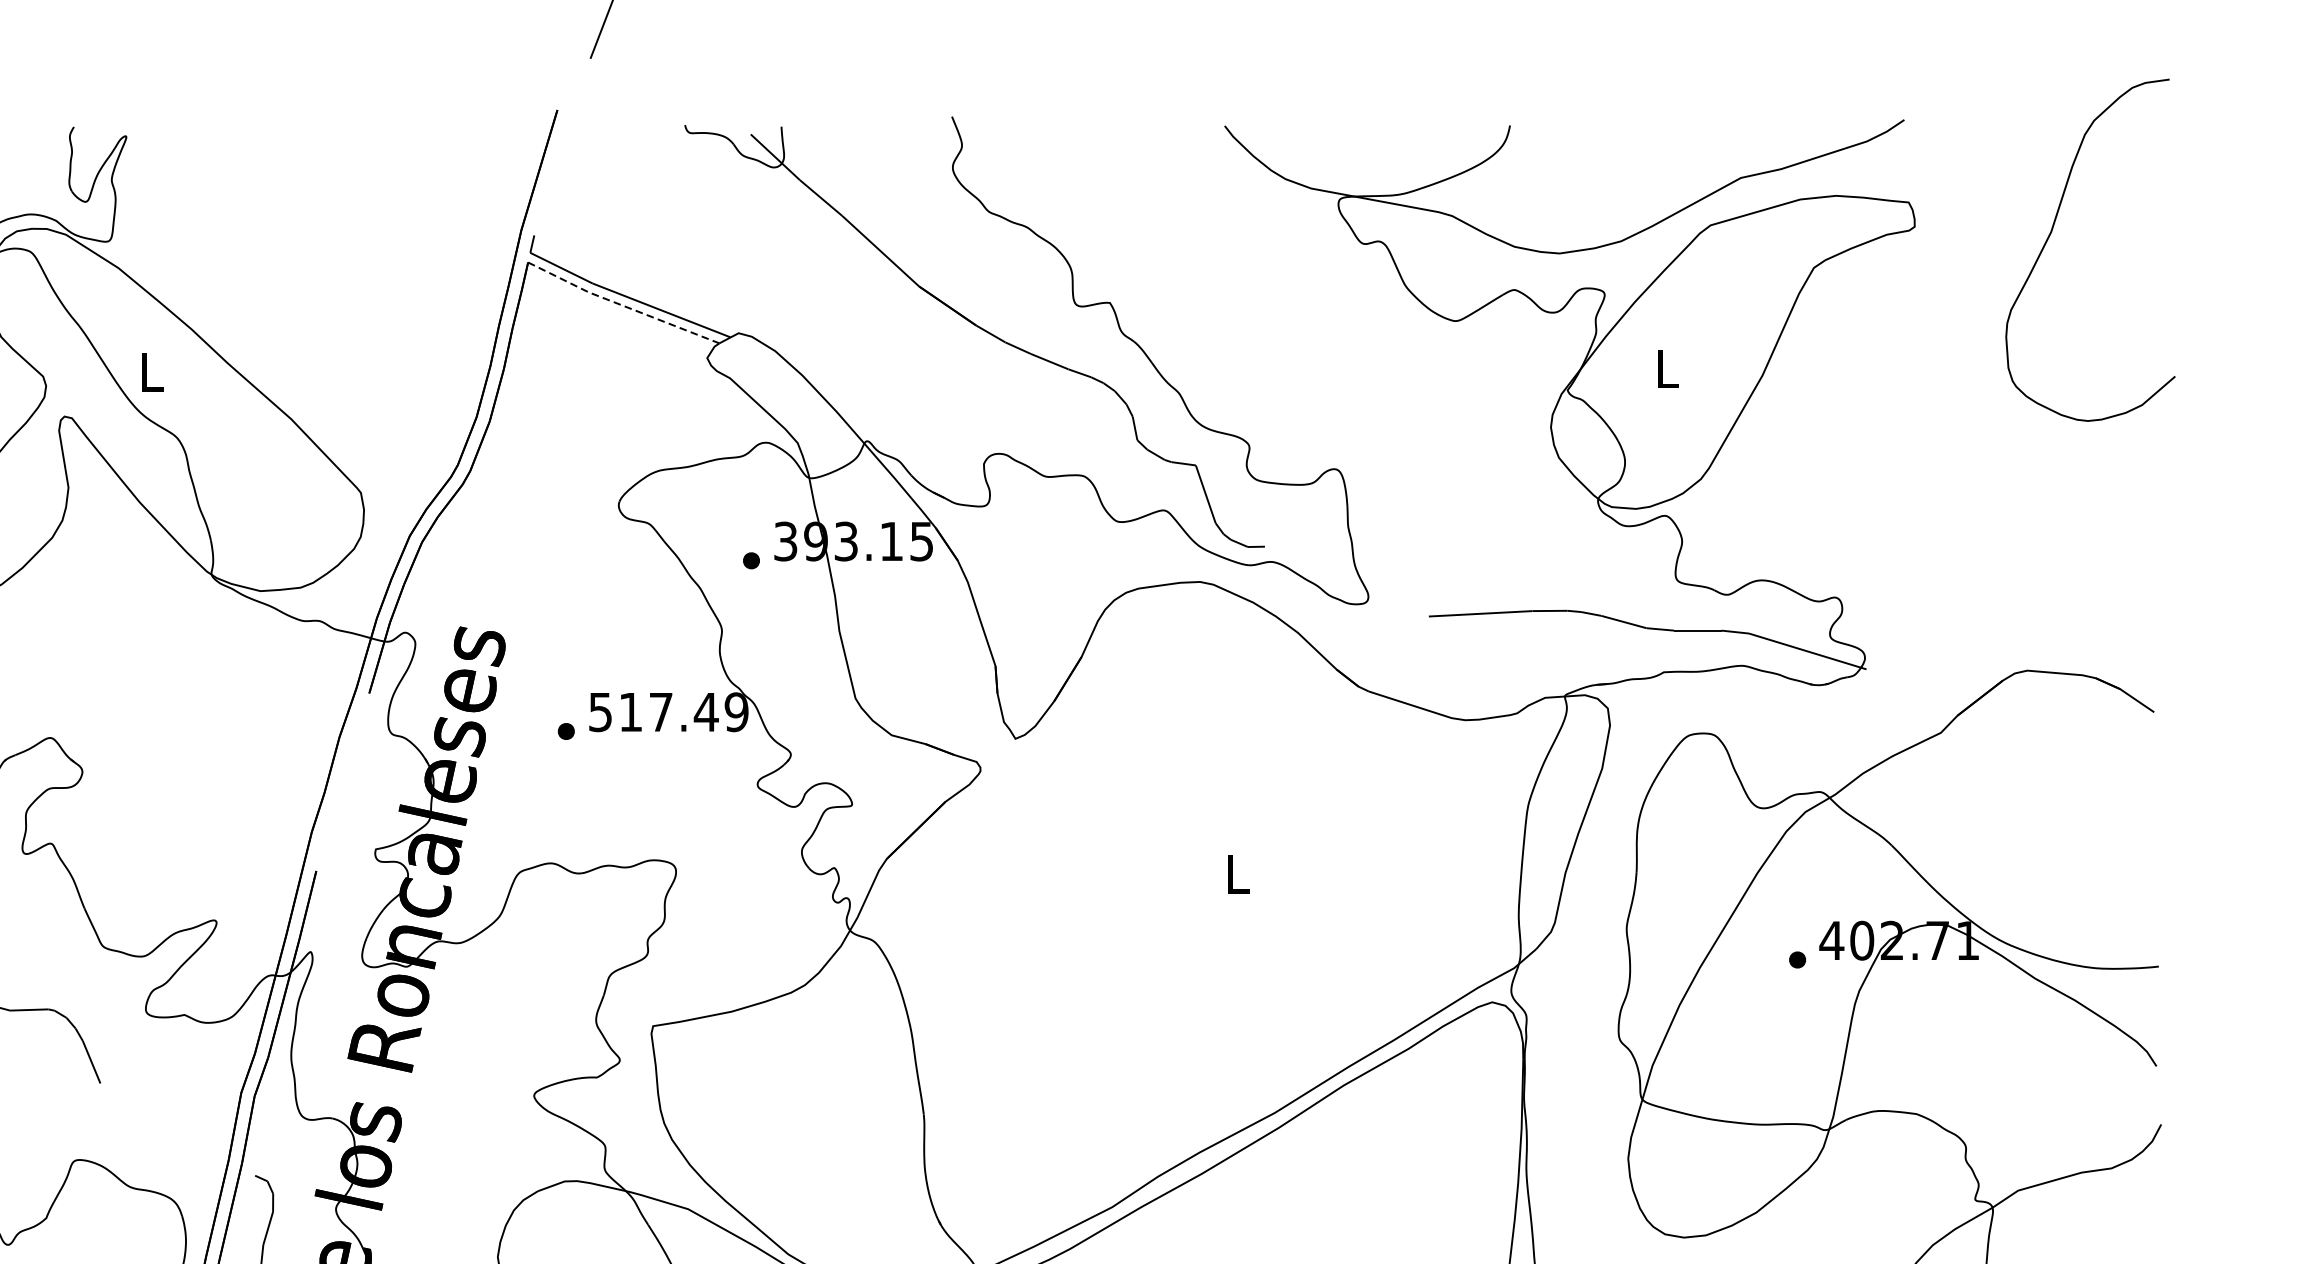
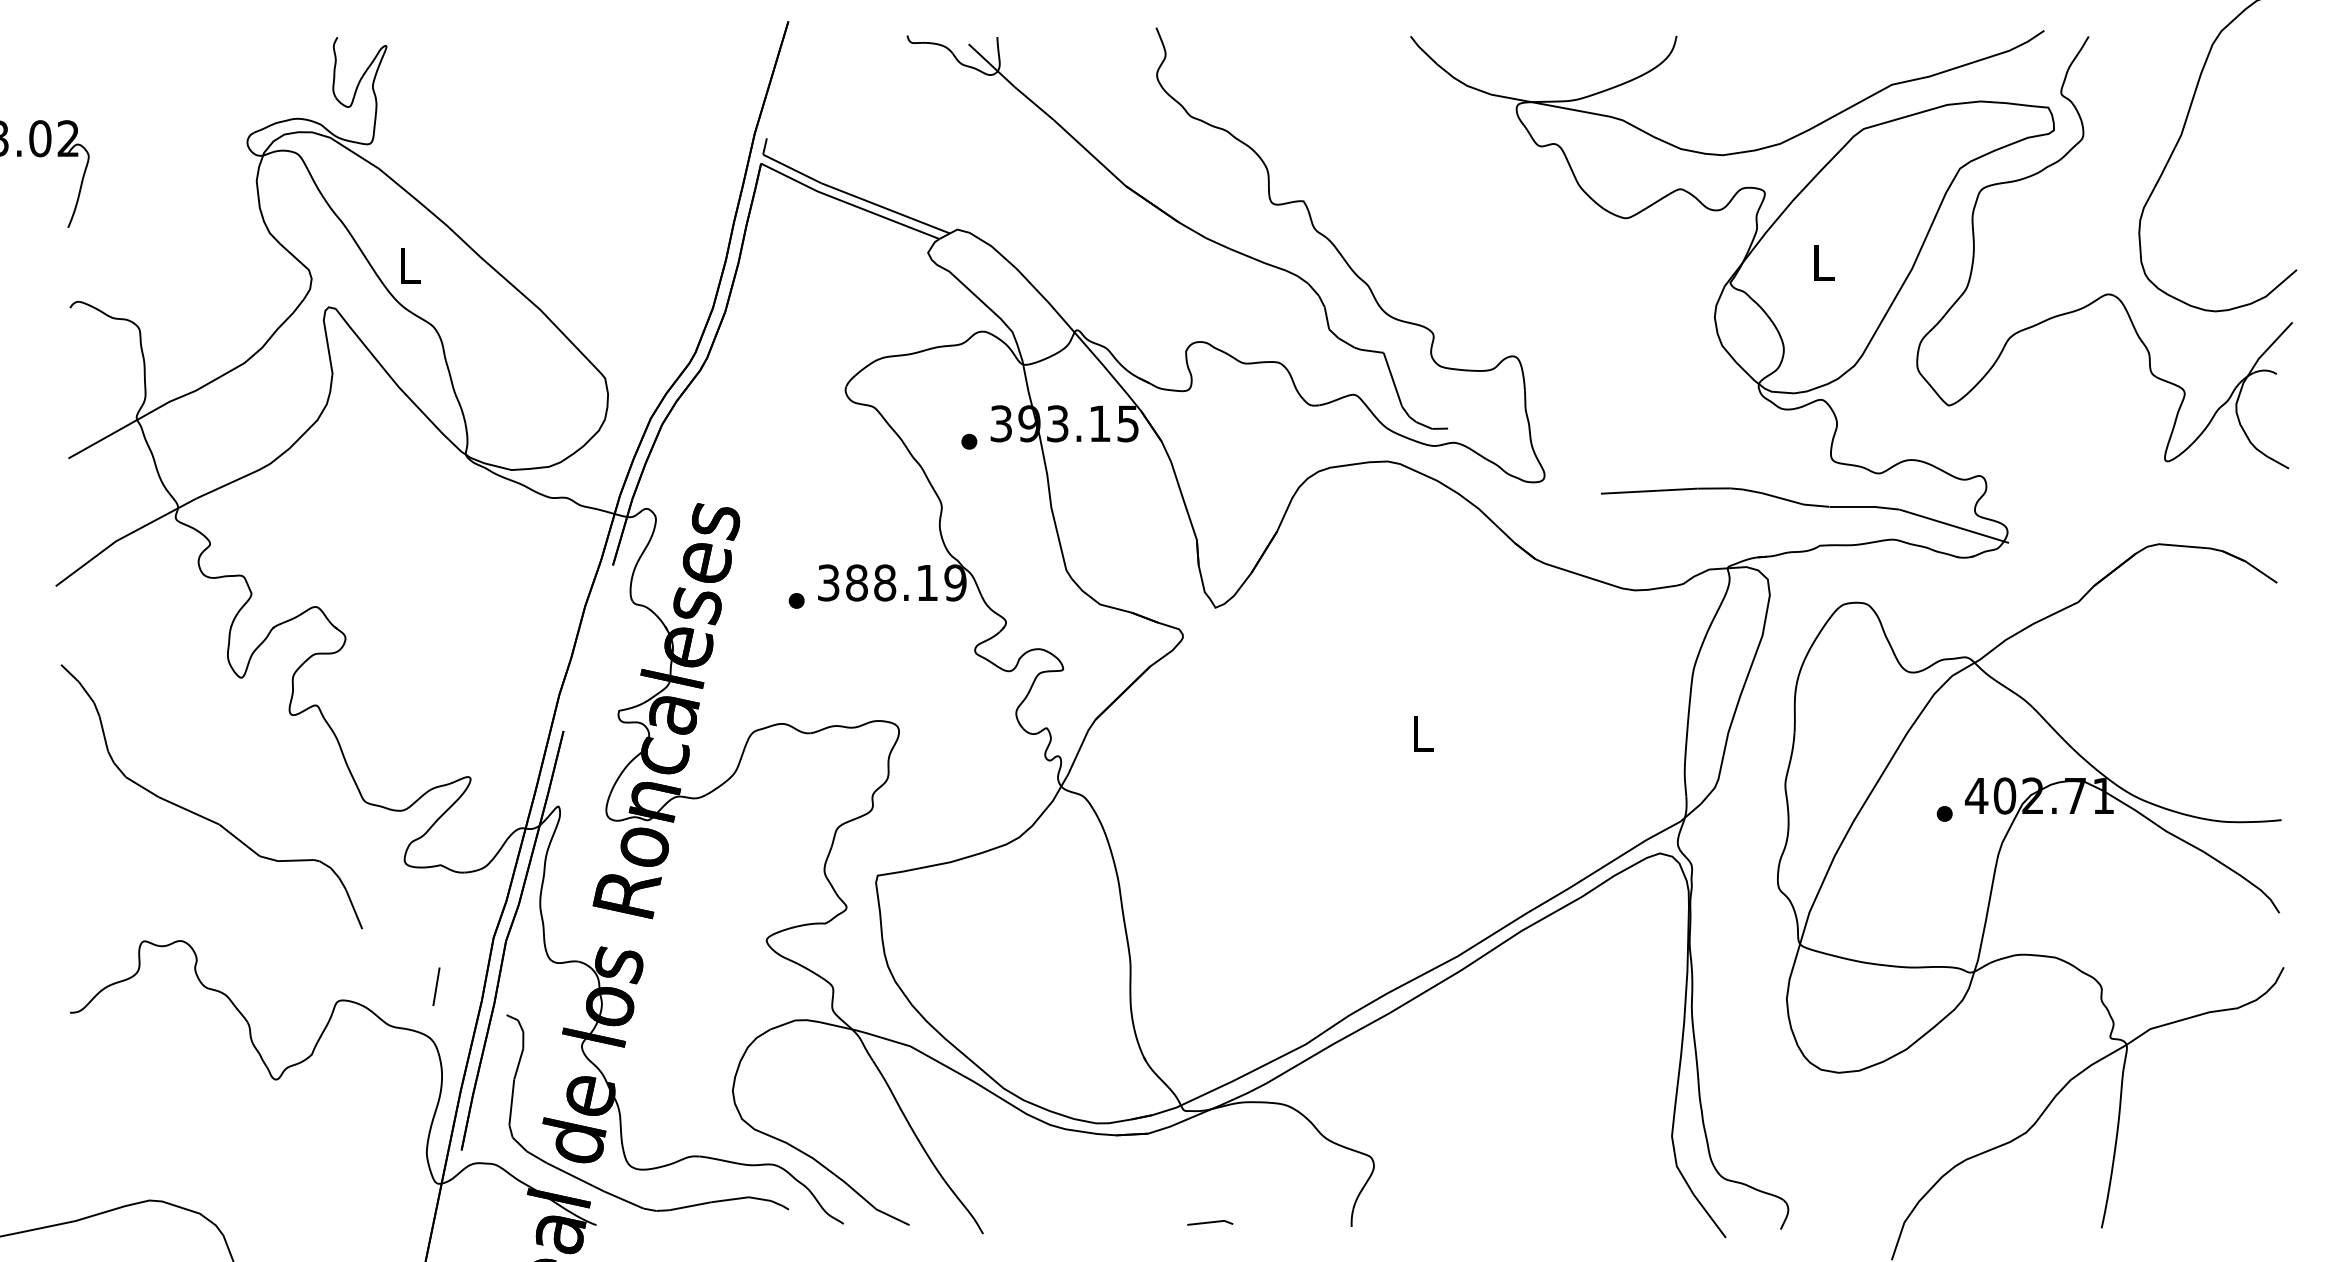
line: (621, 305) -> (848, 203), dashed -> solid
part: (1971, 401) -> (2106, 293), added
text: (654, 711) -> (878, 582), 517.49 -> 388.19
line: (180, 1145) -> (436, 986), added

